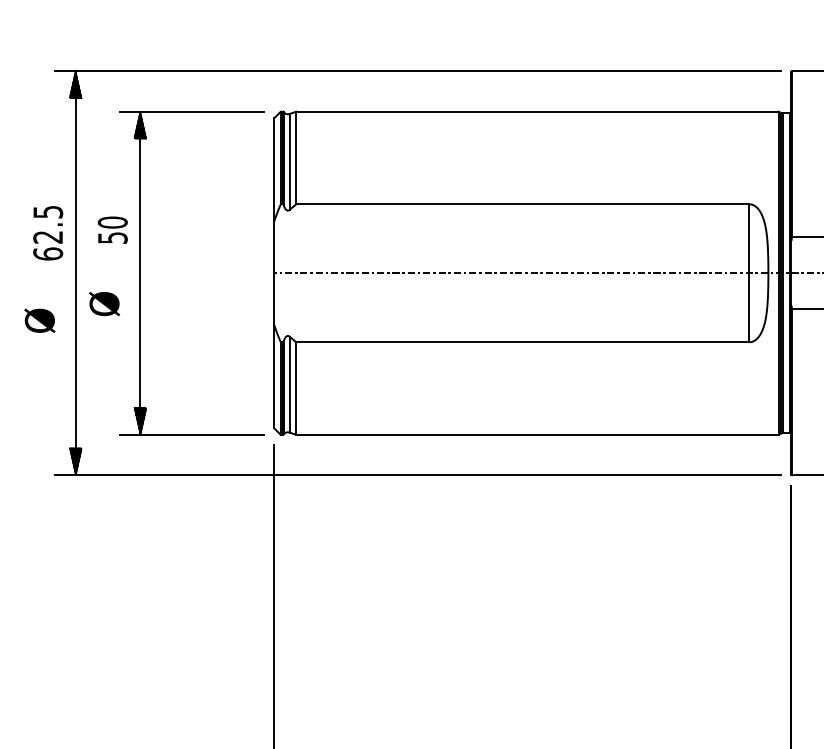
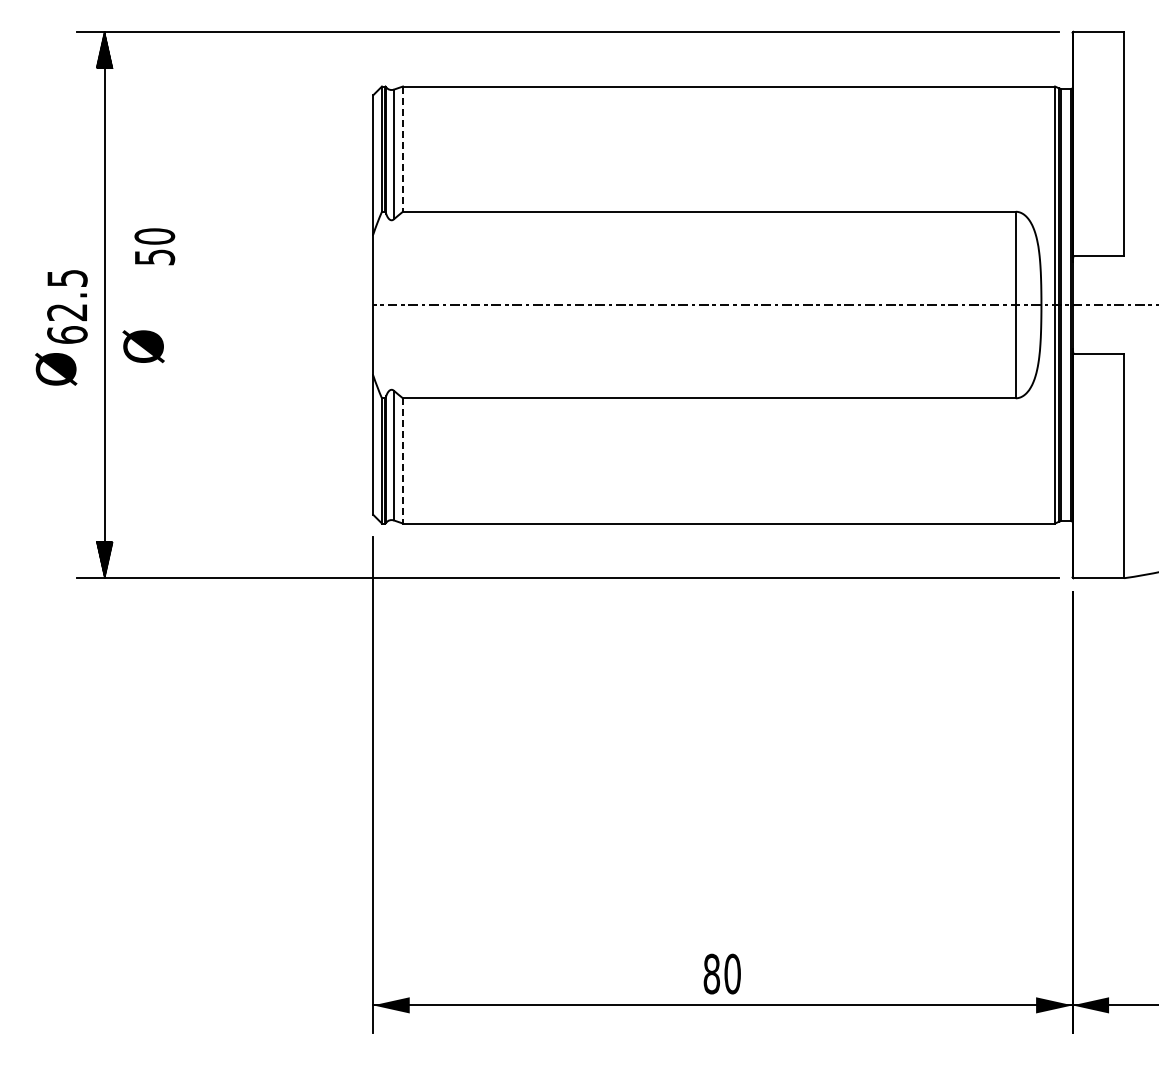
line: (295, 158) -> (402, 149), solid -> dashed
text: (48, 232) -> (67, 306), moved
part: (140, 273) -> (192, 305), removed
line: (295, 388) -> (402, 460), solid -> dashed

